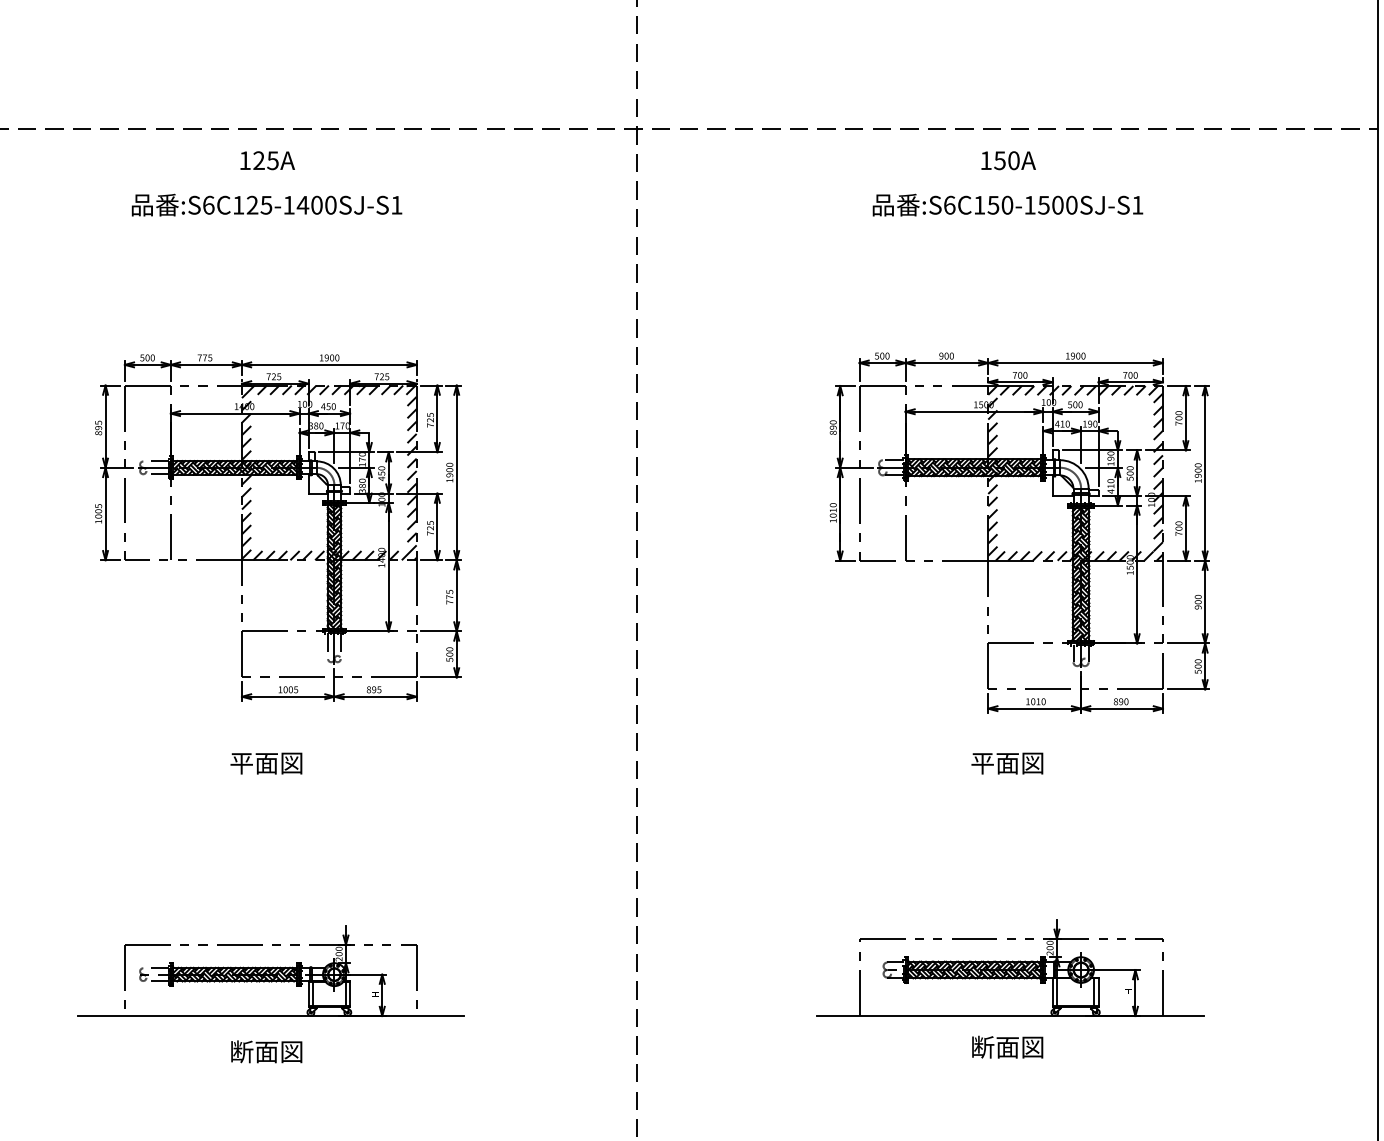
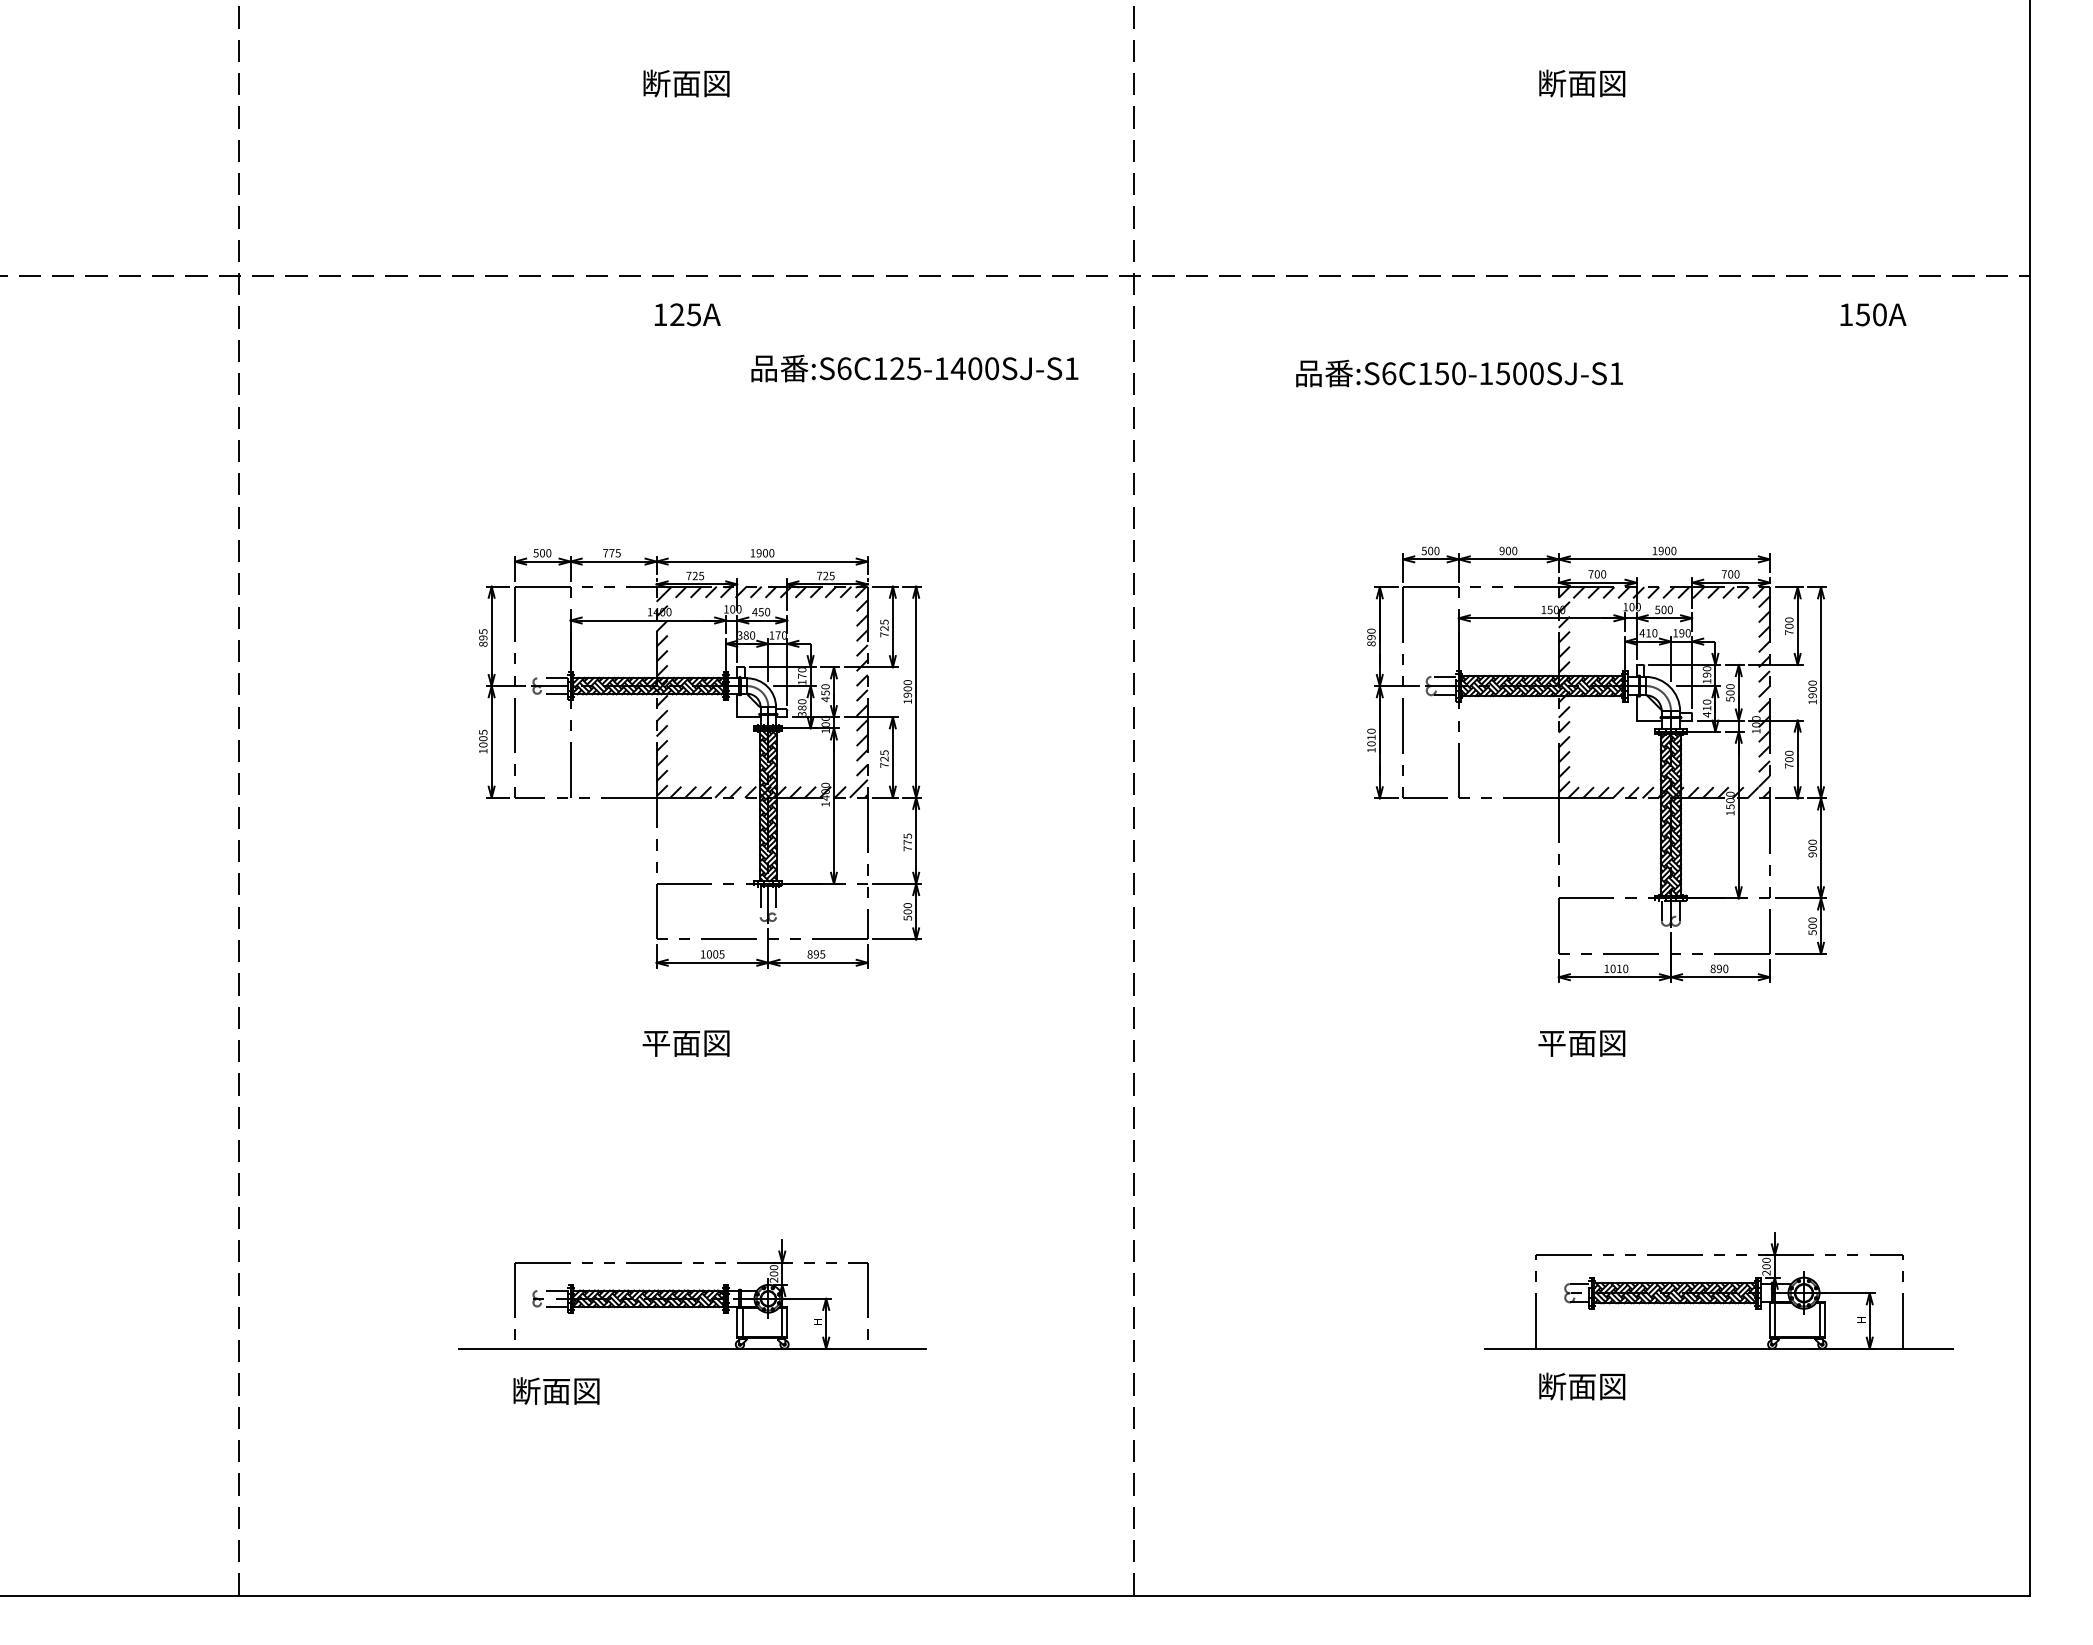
text: (1008, 160) -> (1873, 314), moved
text: (266, 205) -> (914, 368), moved
text: (1007, 205) -> (1459, 373), moved
part: (1010, 967) -> (1718, 1290), moved
text: (266, 1051) -> (556, 1390), moved

